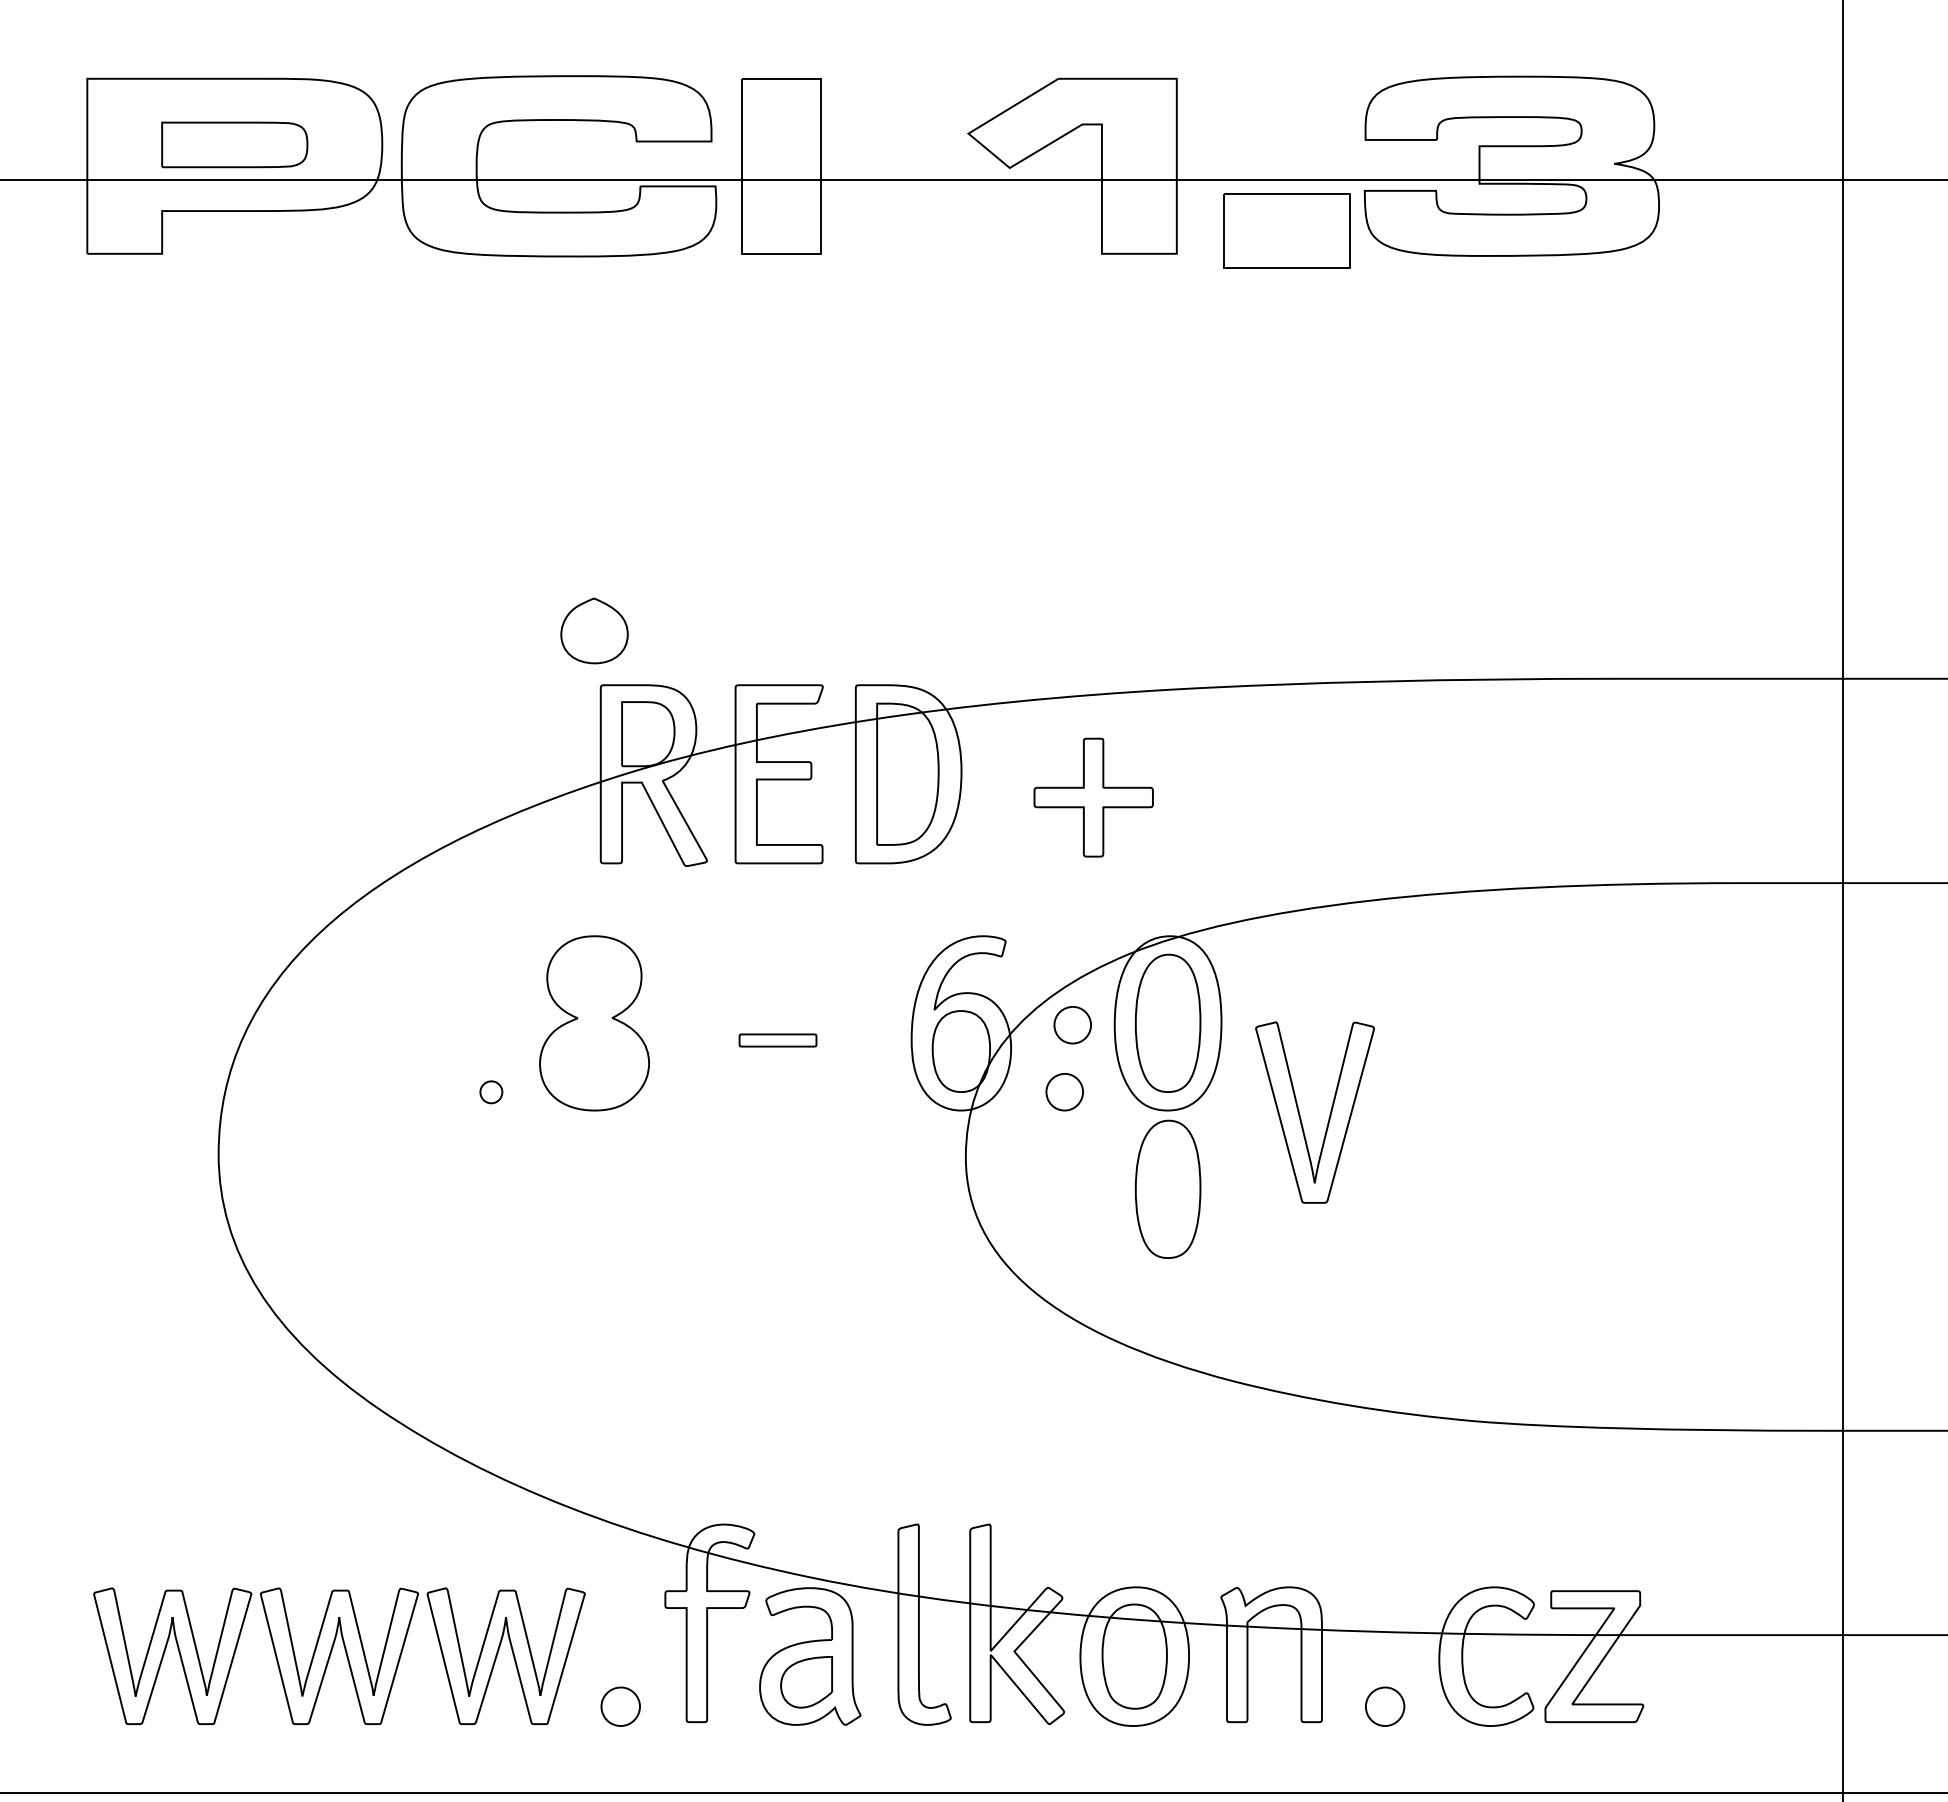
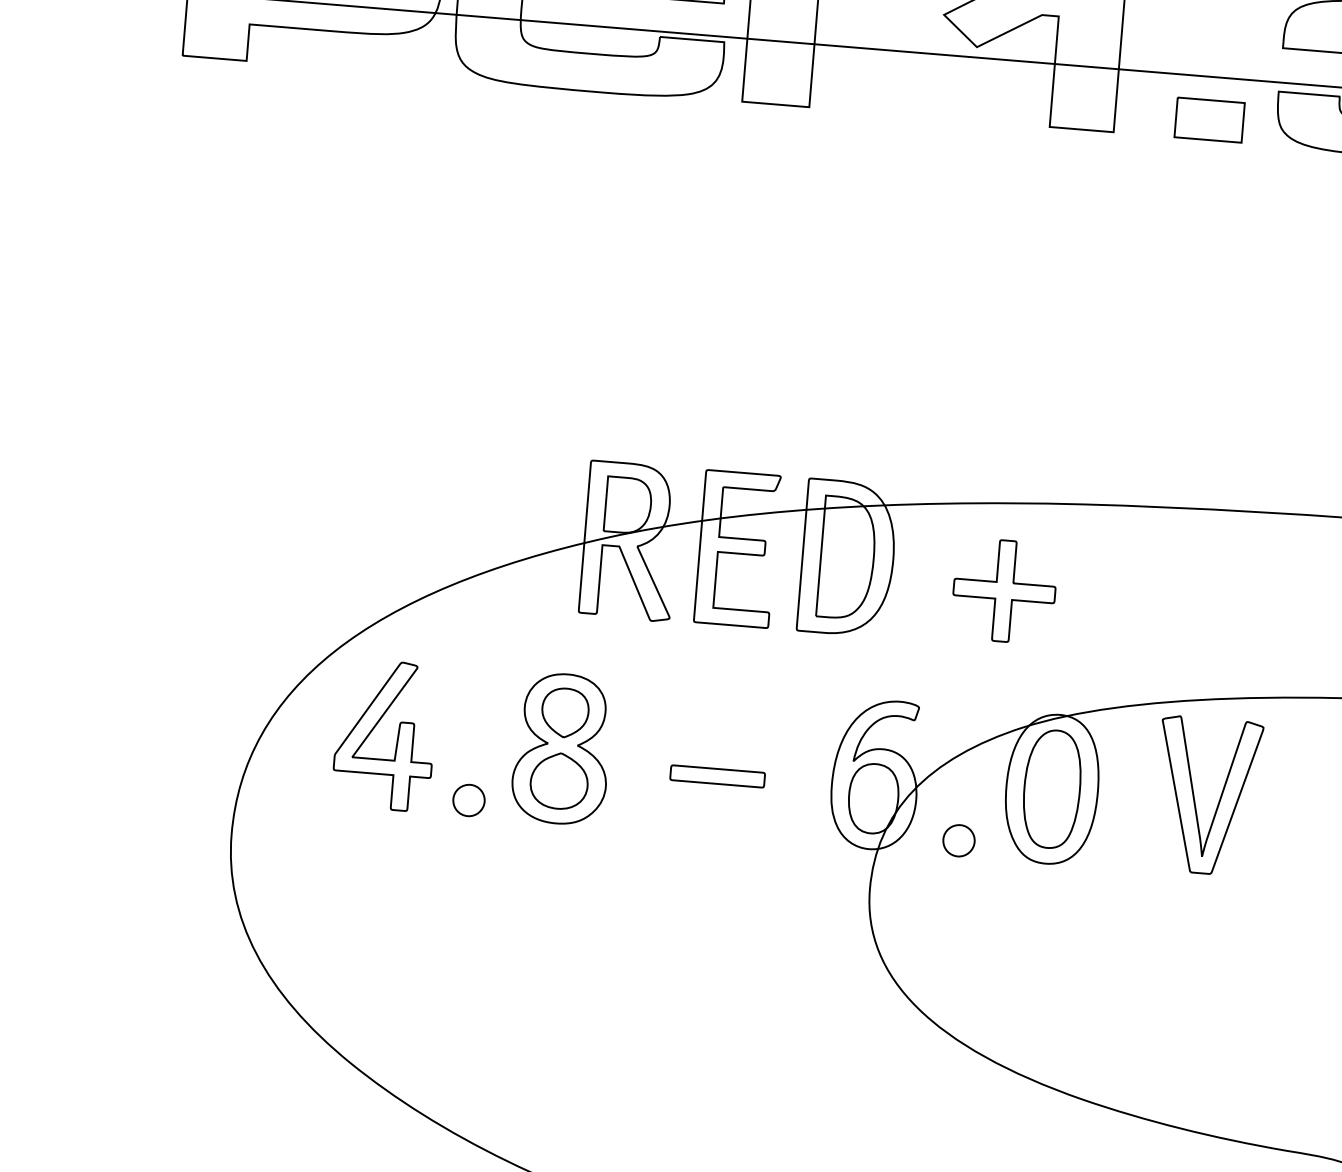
part: (1287, 230) -> (1209, 120), size x0.62
part: (594, 630) -> (559, 780), moved
part: (594, 981) -> (564, 713), added
part: (1072, 1025) -> (970, 784), removed
part: (401, 1027) -> (396, 738), added
part: (777, 1040) -> (717, 776), size x1.43
part: (491, 1092) -> (469, 800), size x1.67
part: (1300, 1114) -> (1194, 796), moved
part: (1167, 1188) -> (1040, 930), removed

